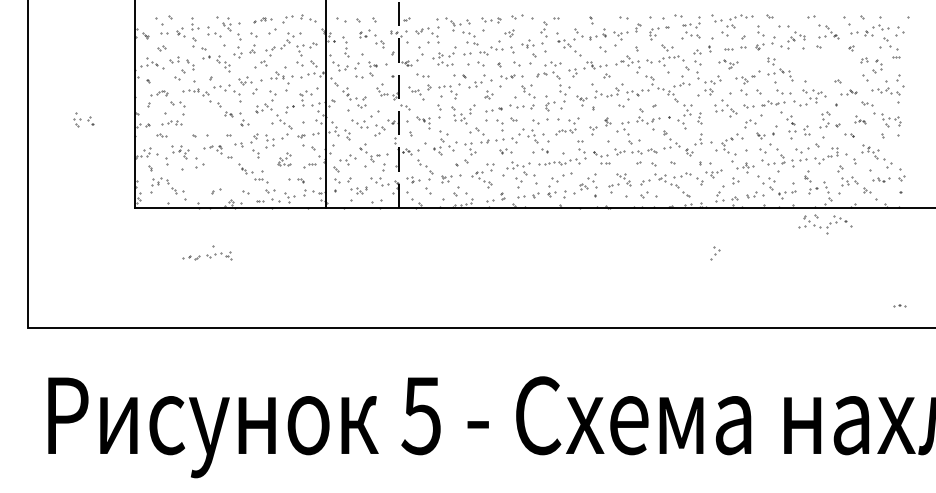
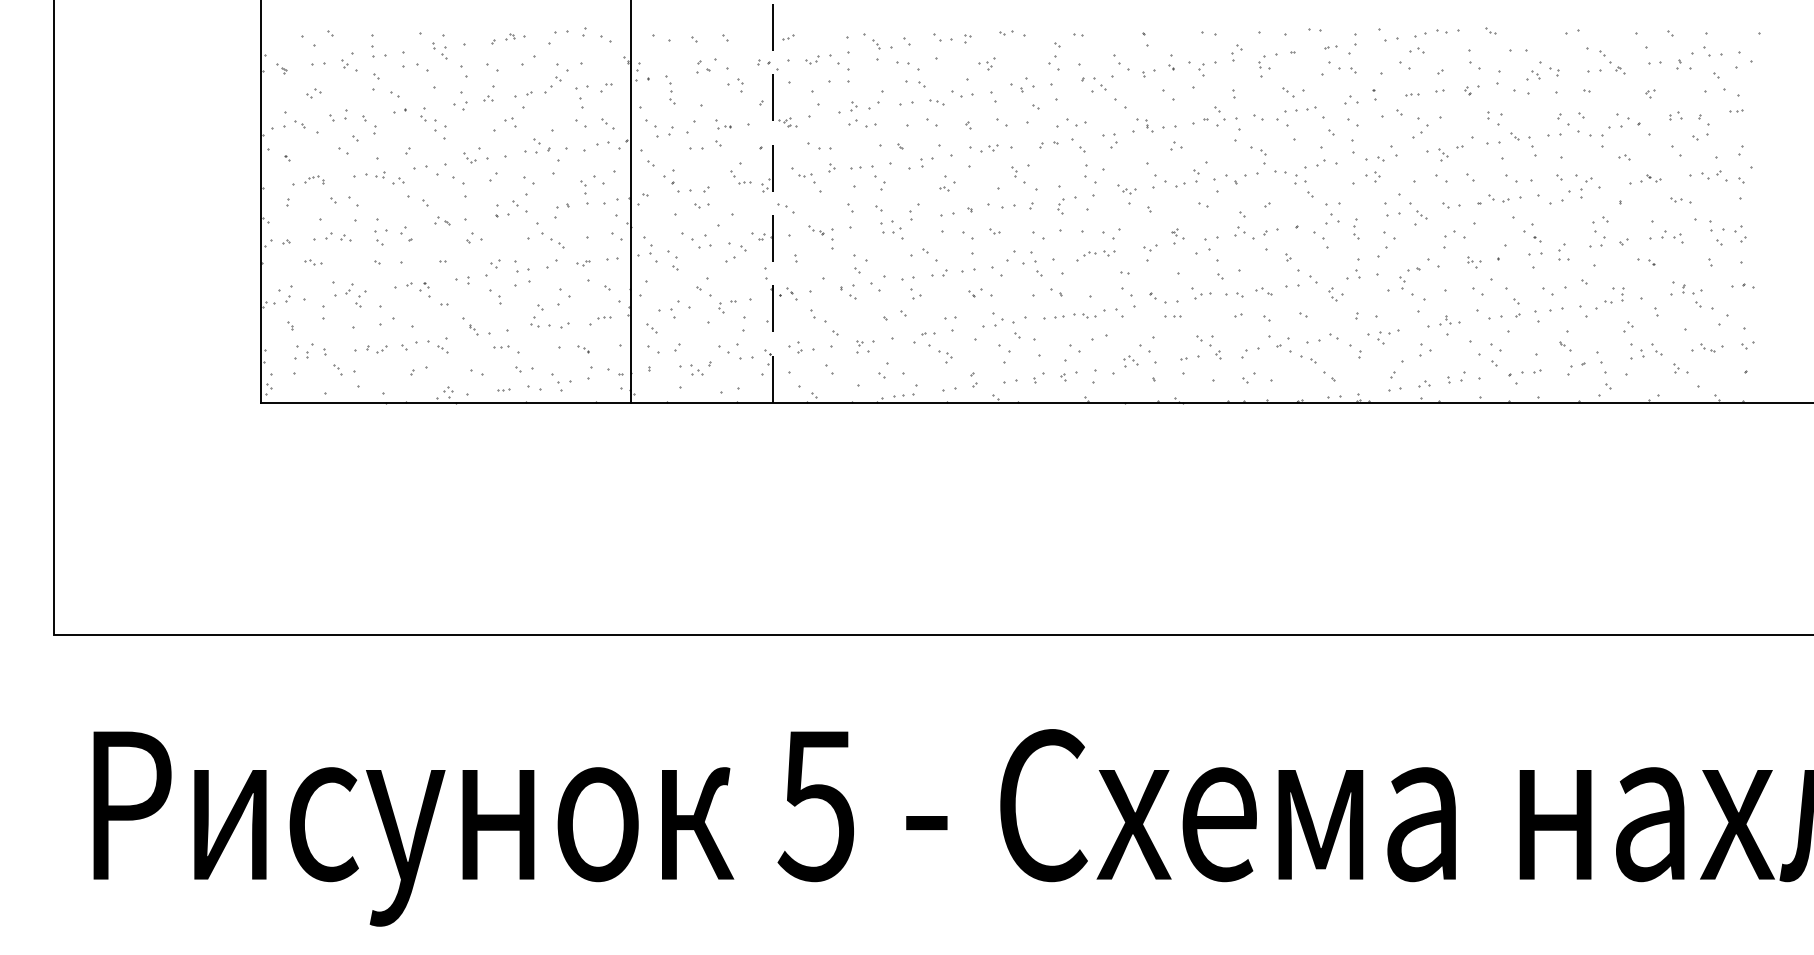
part: (522, 17) -> (1012, 33), size x0.62
part: (346, 46) -> (671, 89), size x0.71
part: (728, 64) -> (1411, 124), size x1.67
part: (83, 119) -> (392, 231), moved
part: (860, 119) -> (1667, 231), size x1.67
part: (284, 159) -> (551, 308), size x1.67
part: (825, 223) -> (1599, 128), moved
part: (207, 252) -> (402, 339), moved
part: (715, 253) -> (1386, 244), moved
part: (899, 305) -> (1743, 285), moved

